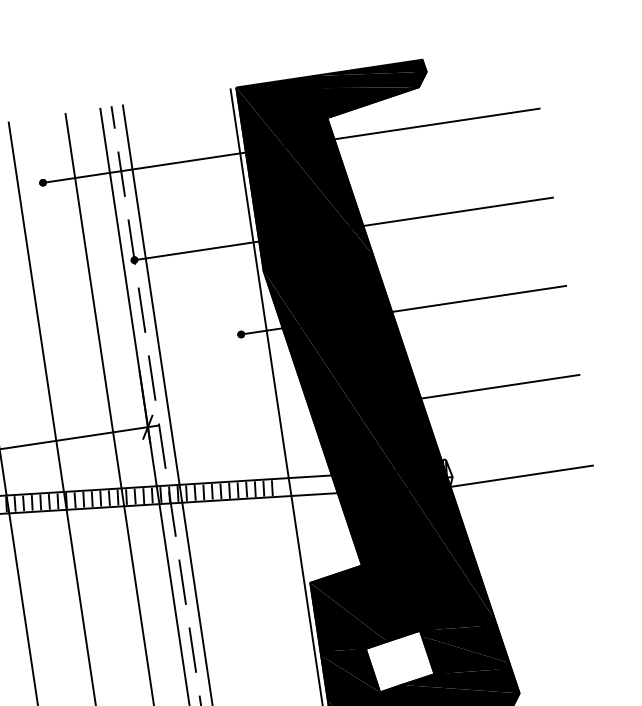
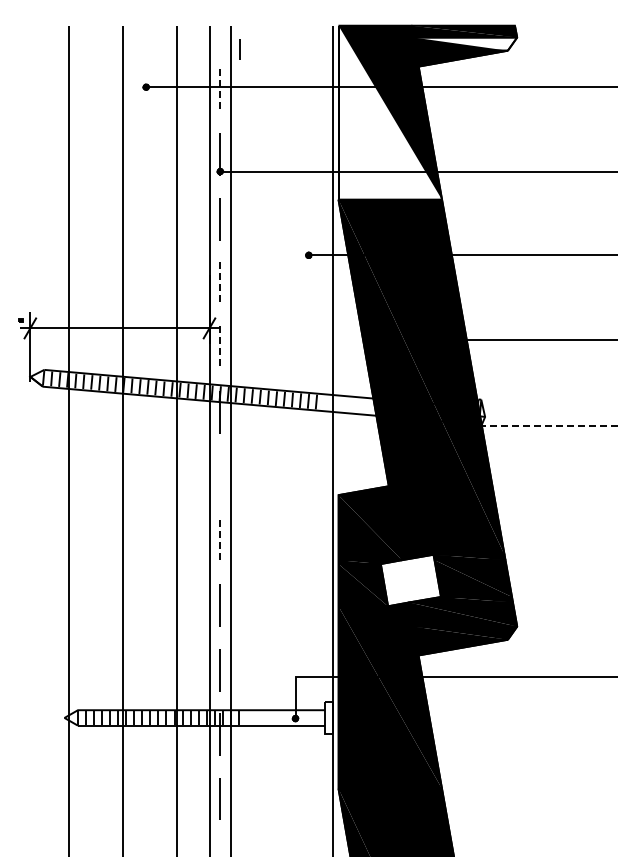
fill: (373, 86) -> (465, 43), removed
line: (112, 117) -> (239, 49), moved
fill: (303, 171) -> (389, 112), removed
line: (121, 174) -> (220, 90), solid -> dashed
line: (152, 378) -> (220, 283), solid -> dashed
line: (162, 446) -> (220, 348), solid -> dashed
line: (515, 477) -> (543, 425), solid -> dashed
line: (181, 581) -> (219, 476), removed
line: (193, 650) -> (220, 541), solid -> dashed

